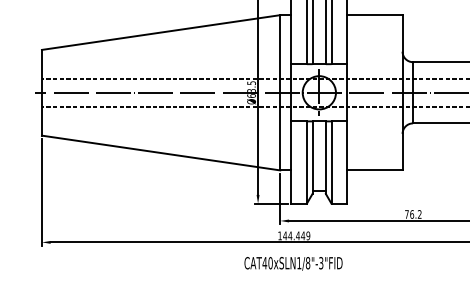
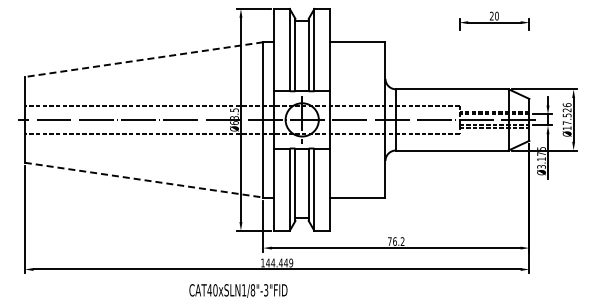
line: (160, 32) -> (143, 59), solid -> dashed
line: (161, 153) -> (144, 180), solid -> dashed
text: (293, 263) -> (238, 290), moved

